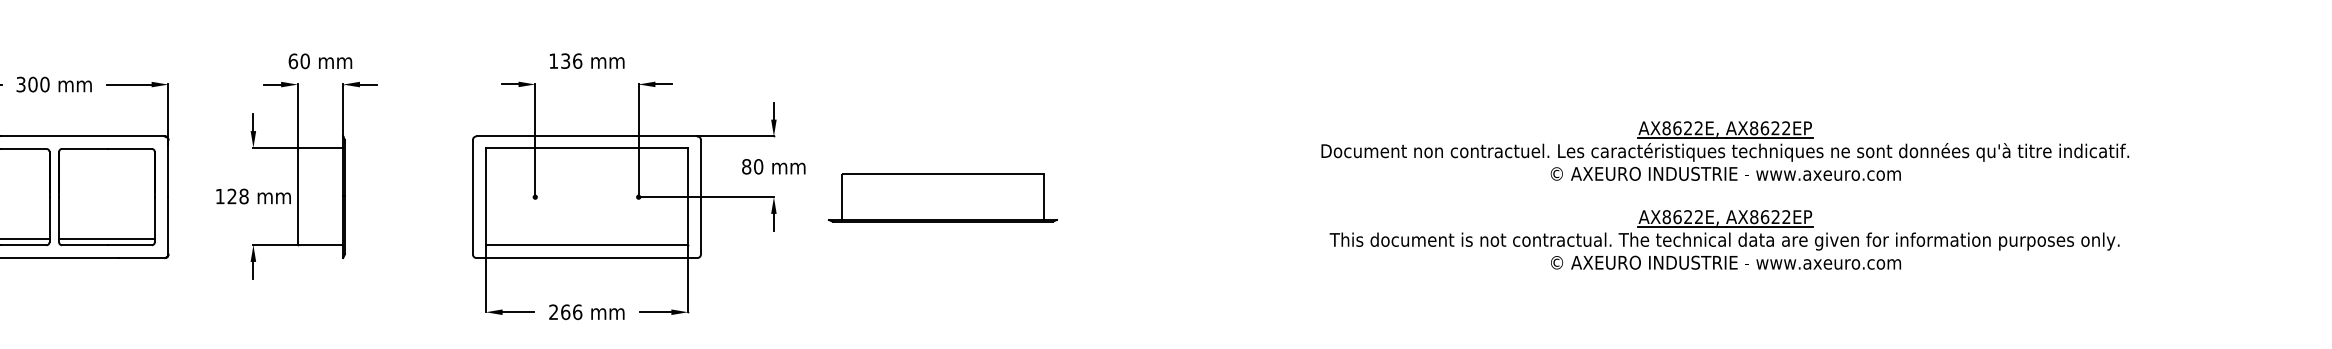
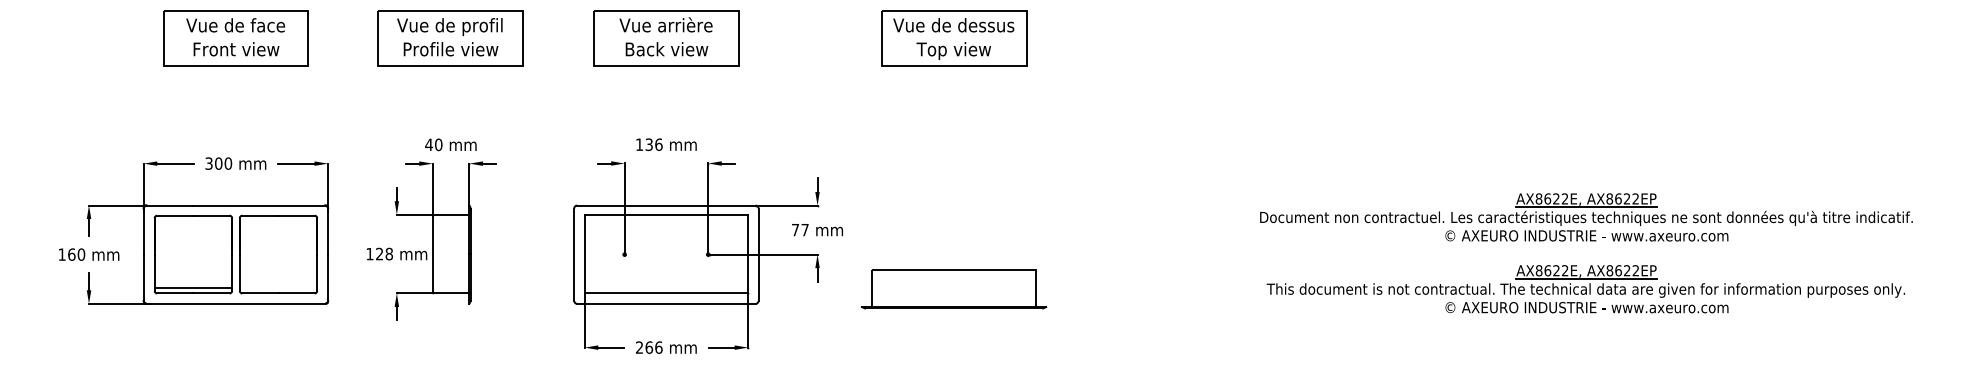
text: (293, 60) -> (429, 144), 60 -> 40
text: (751, 166) -> (799, 229), 80 -> 77
part: (943, 198) -> (954, 289), moved
line: (106, 239) -> (278, 288), removed

